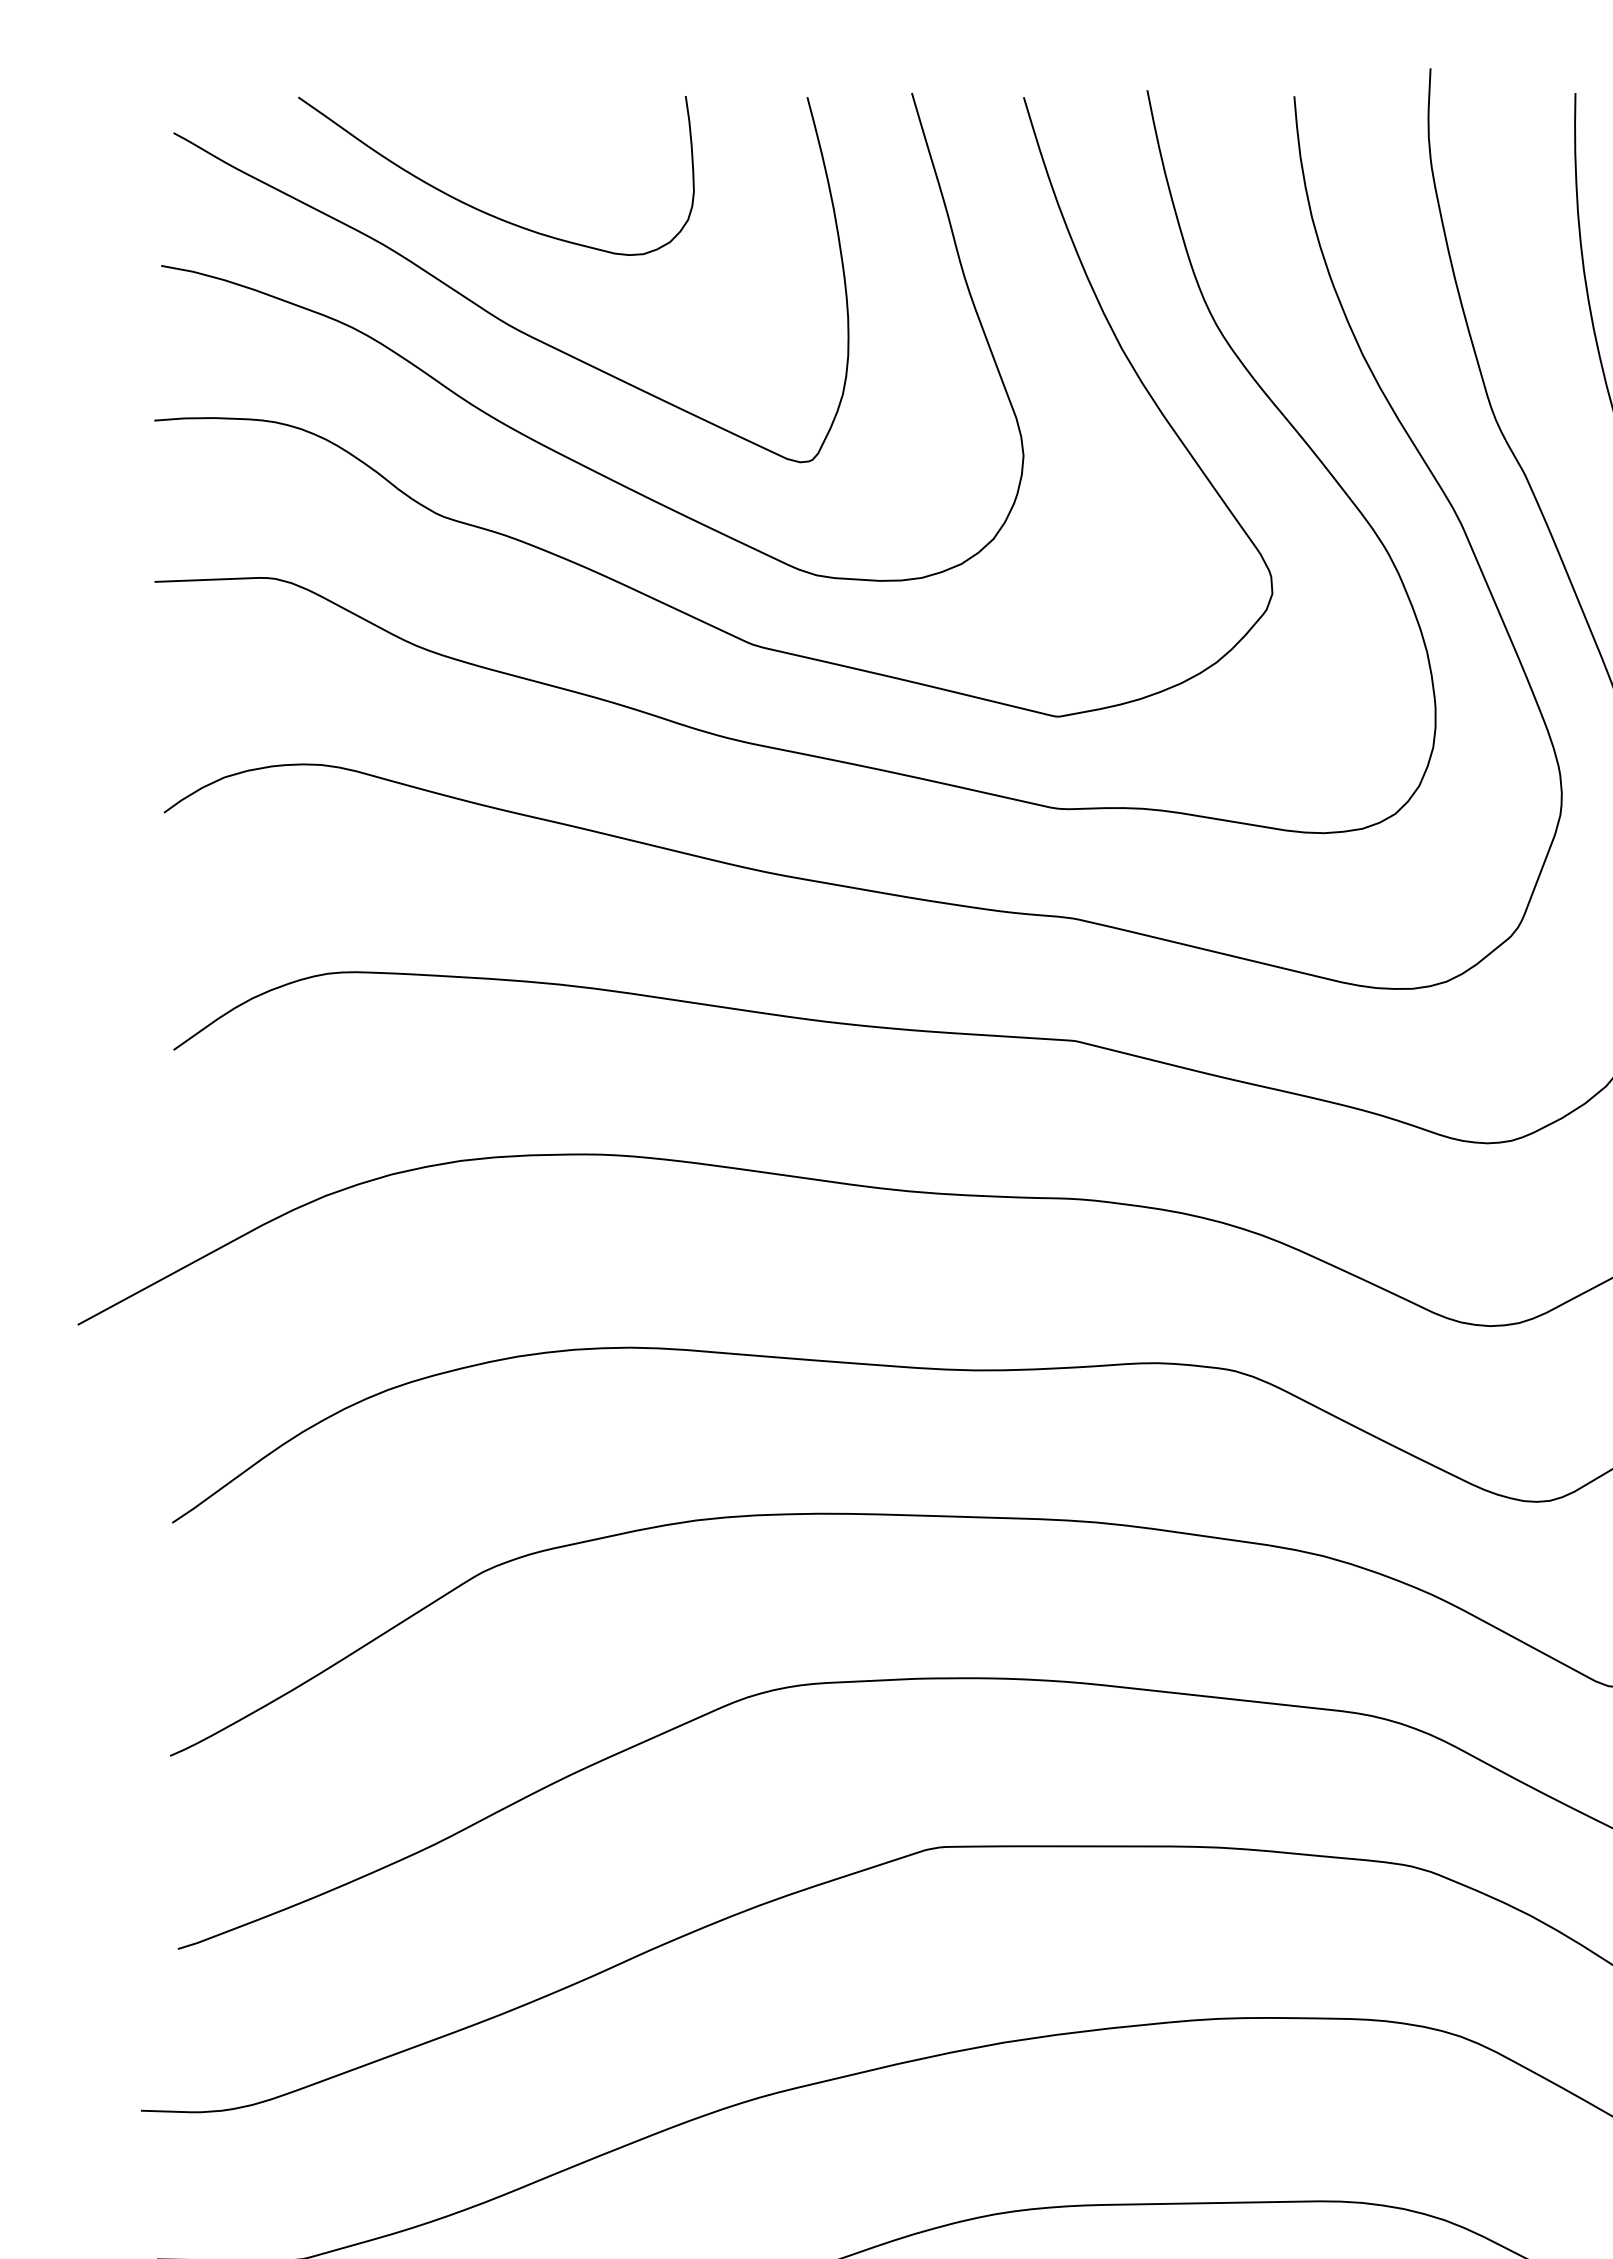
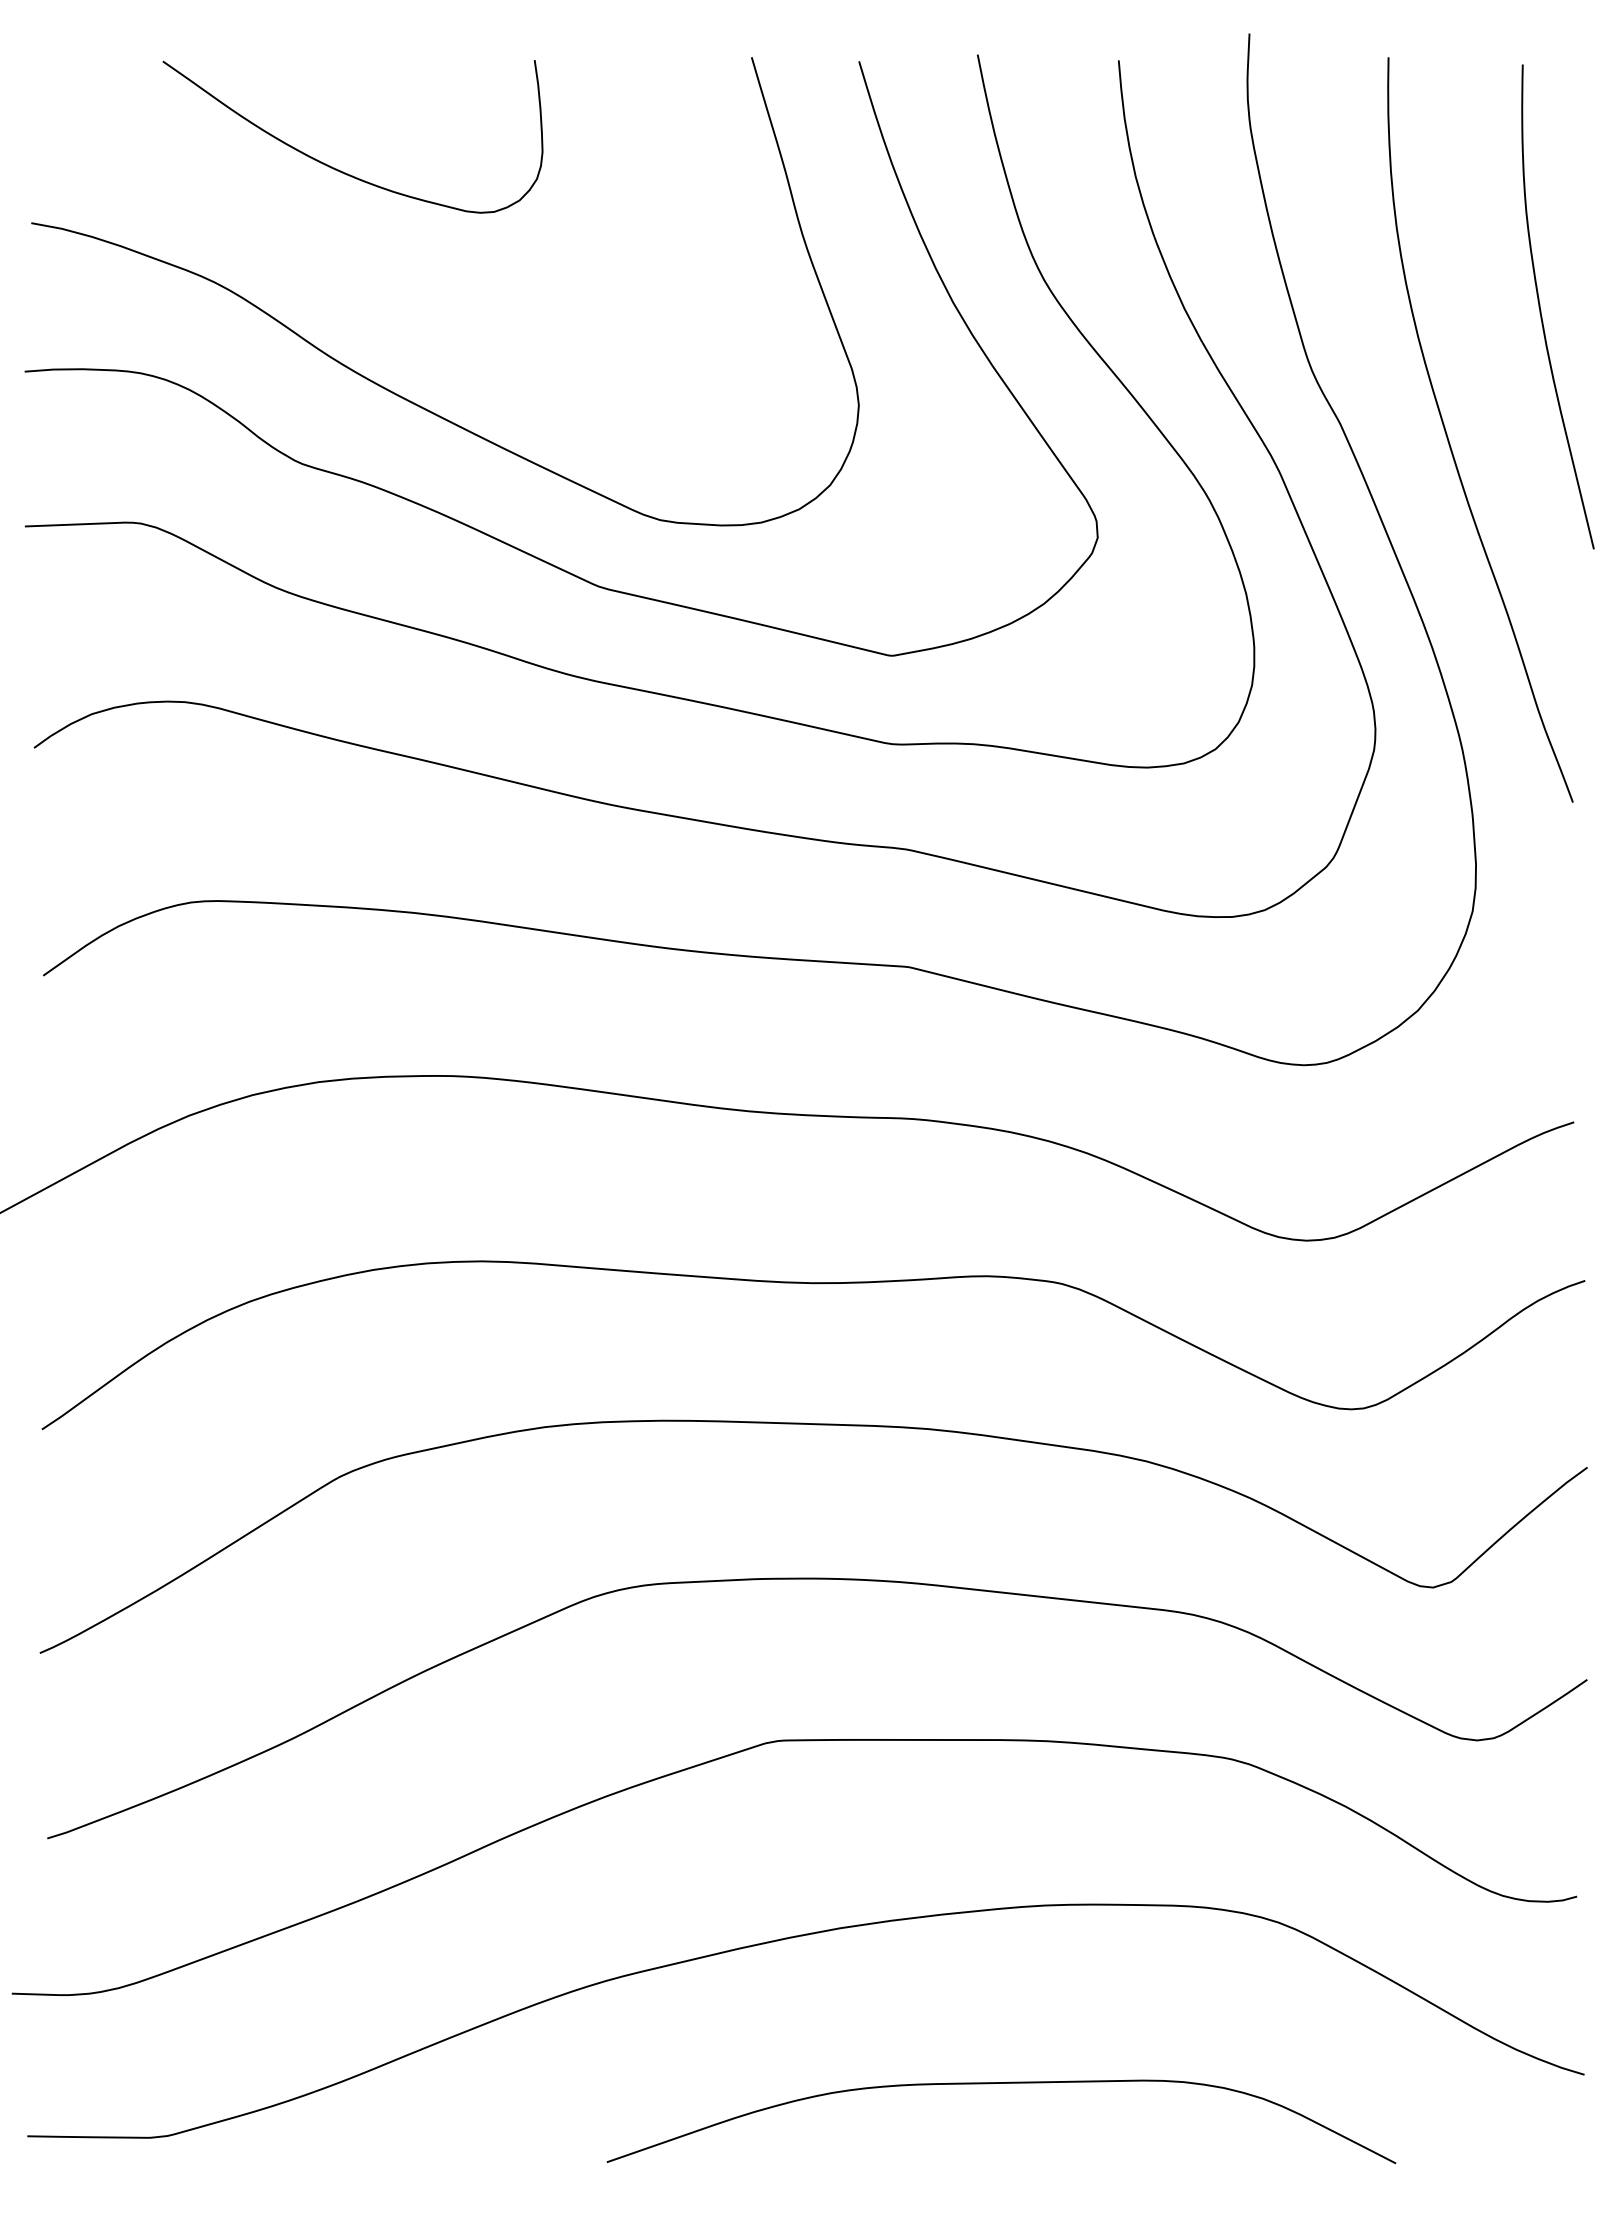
curve: (491, 313) -> (348, 268), removed

